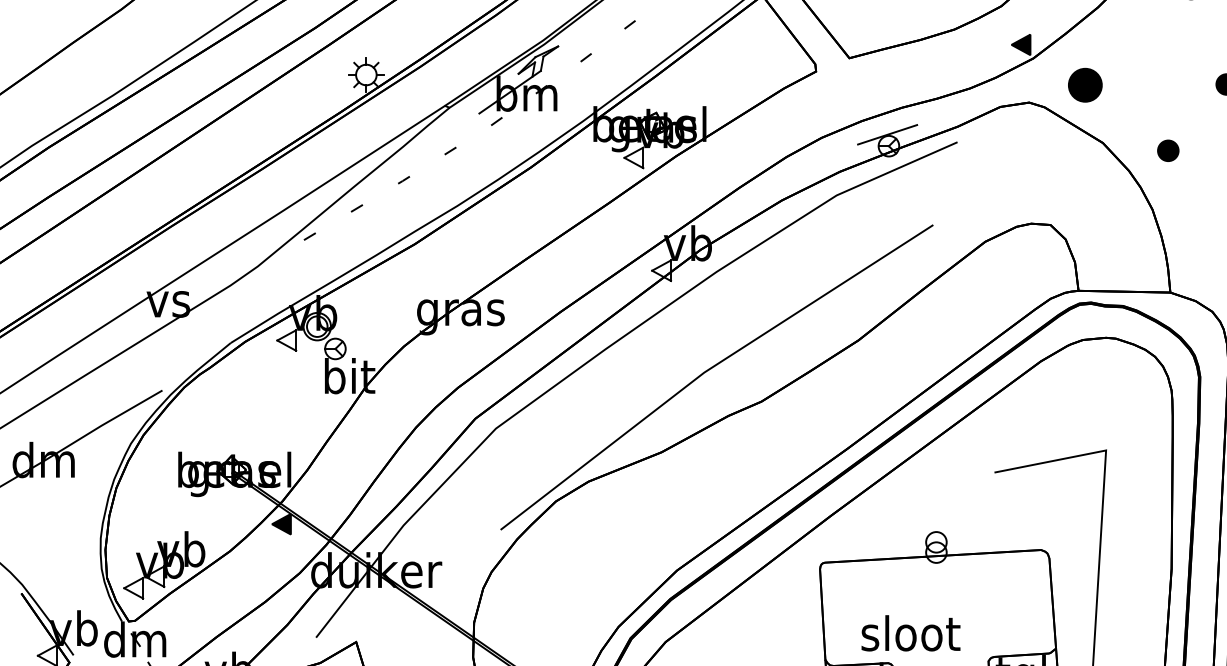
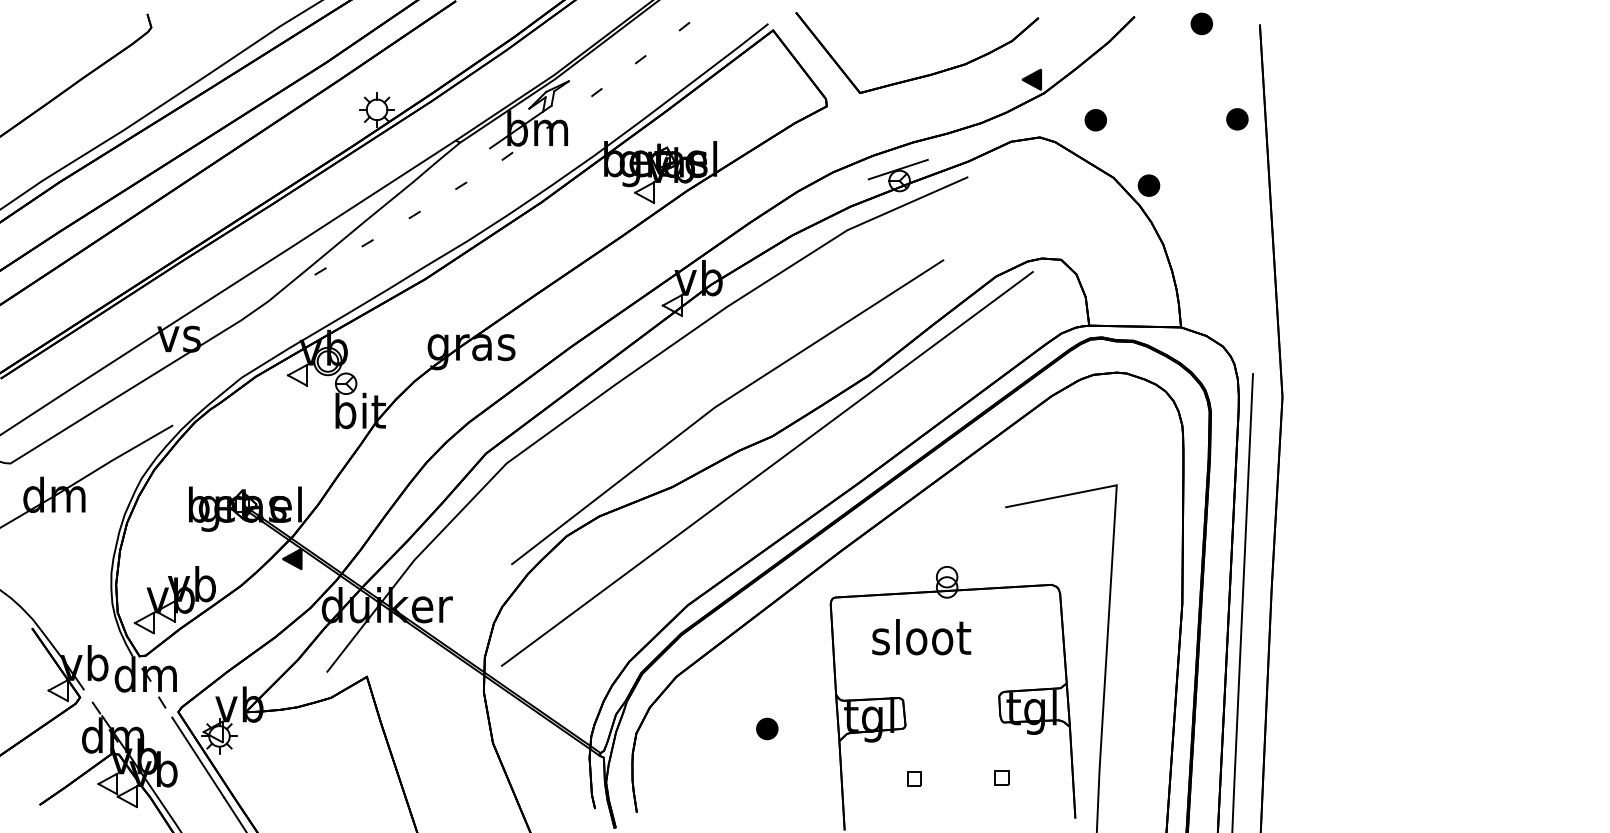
part: (1084, 85) -> (1095, 120), size x0.62
part: (1167, 150) -> (1148, 185), moved
line: (755, 433) -> (766, 468), added
text: (910, 633) -> (921, 637), moved

